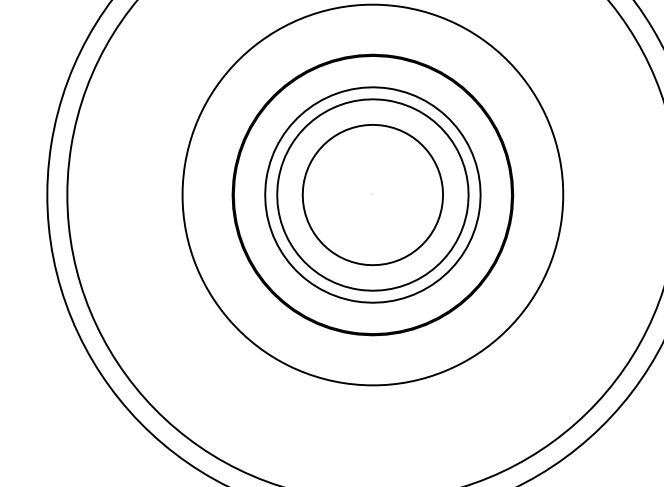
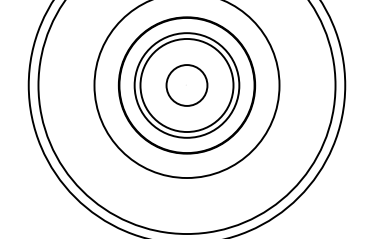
circle: (371, 194) -> (186, 85), size x0.6

